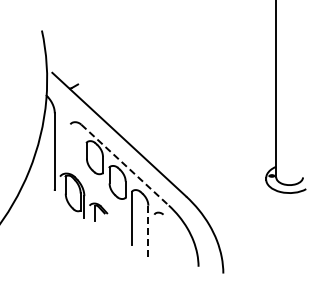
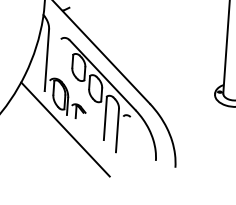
line: (125, 165) -> (102, 75), dashed -> solid
line: (148, 232) -> (117, 130), dashed -> solid
line: (83, 235) -> (65, 129), added

